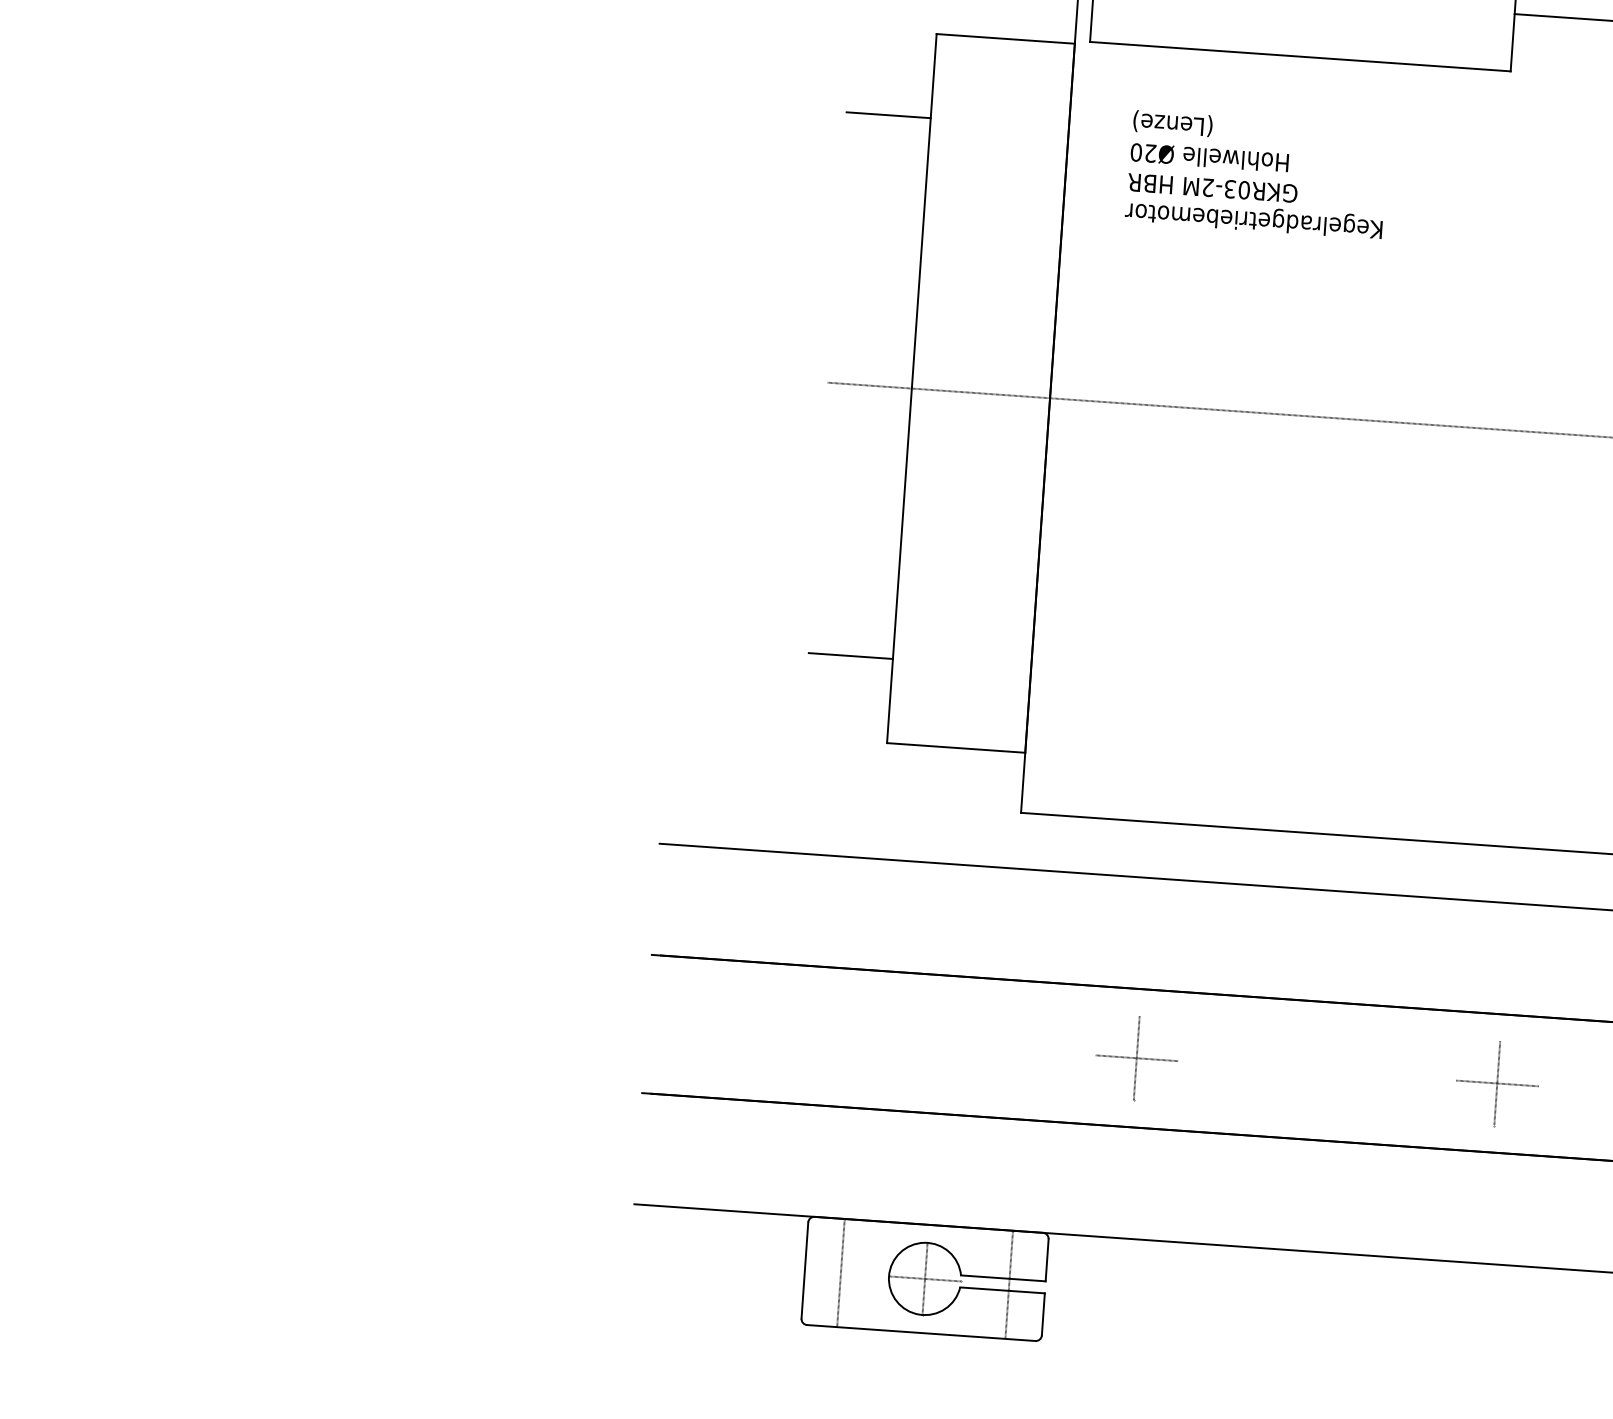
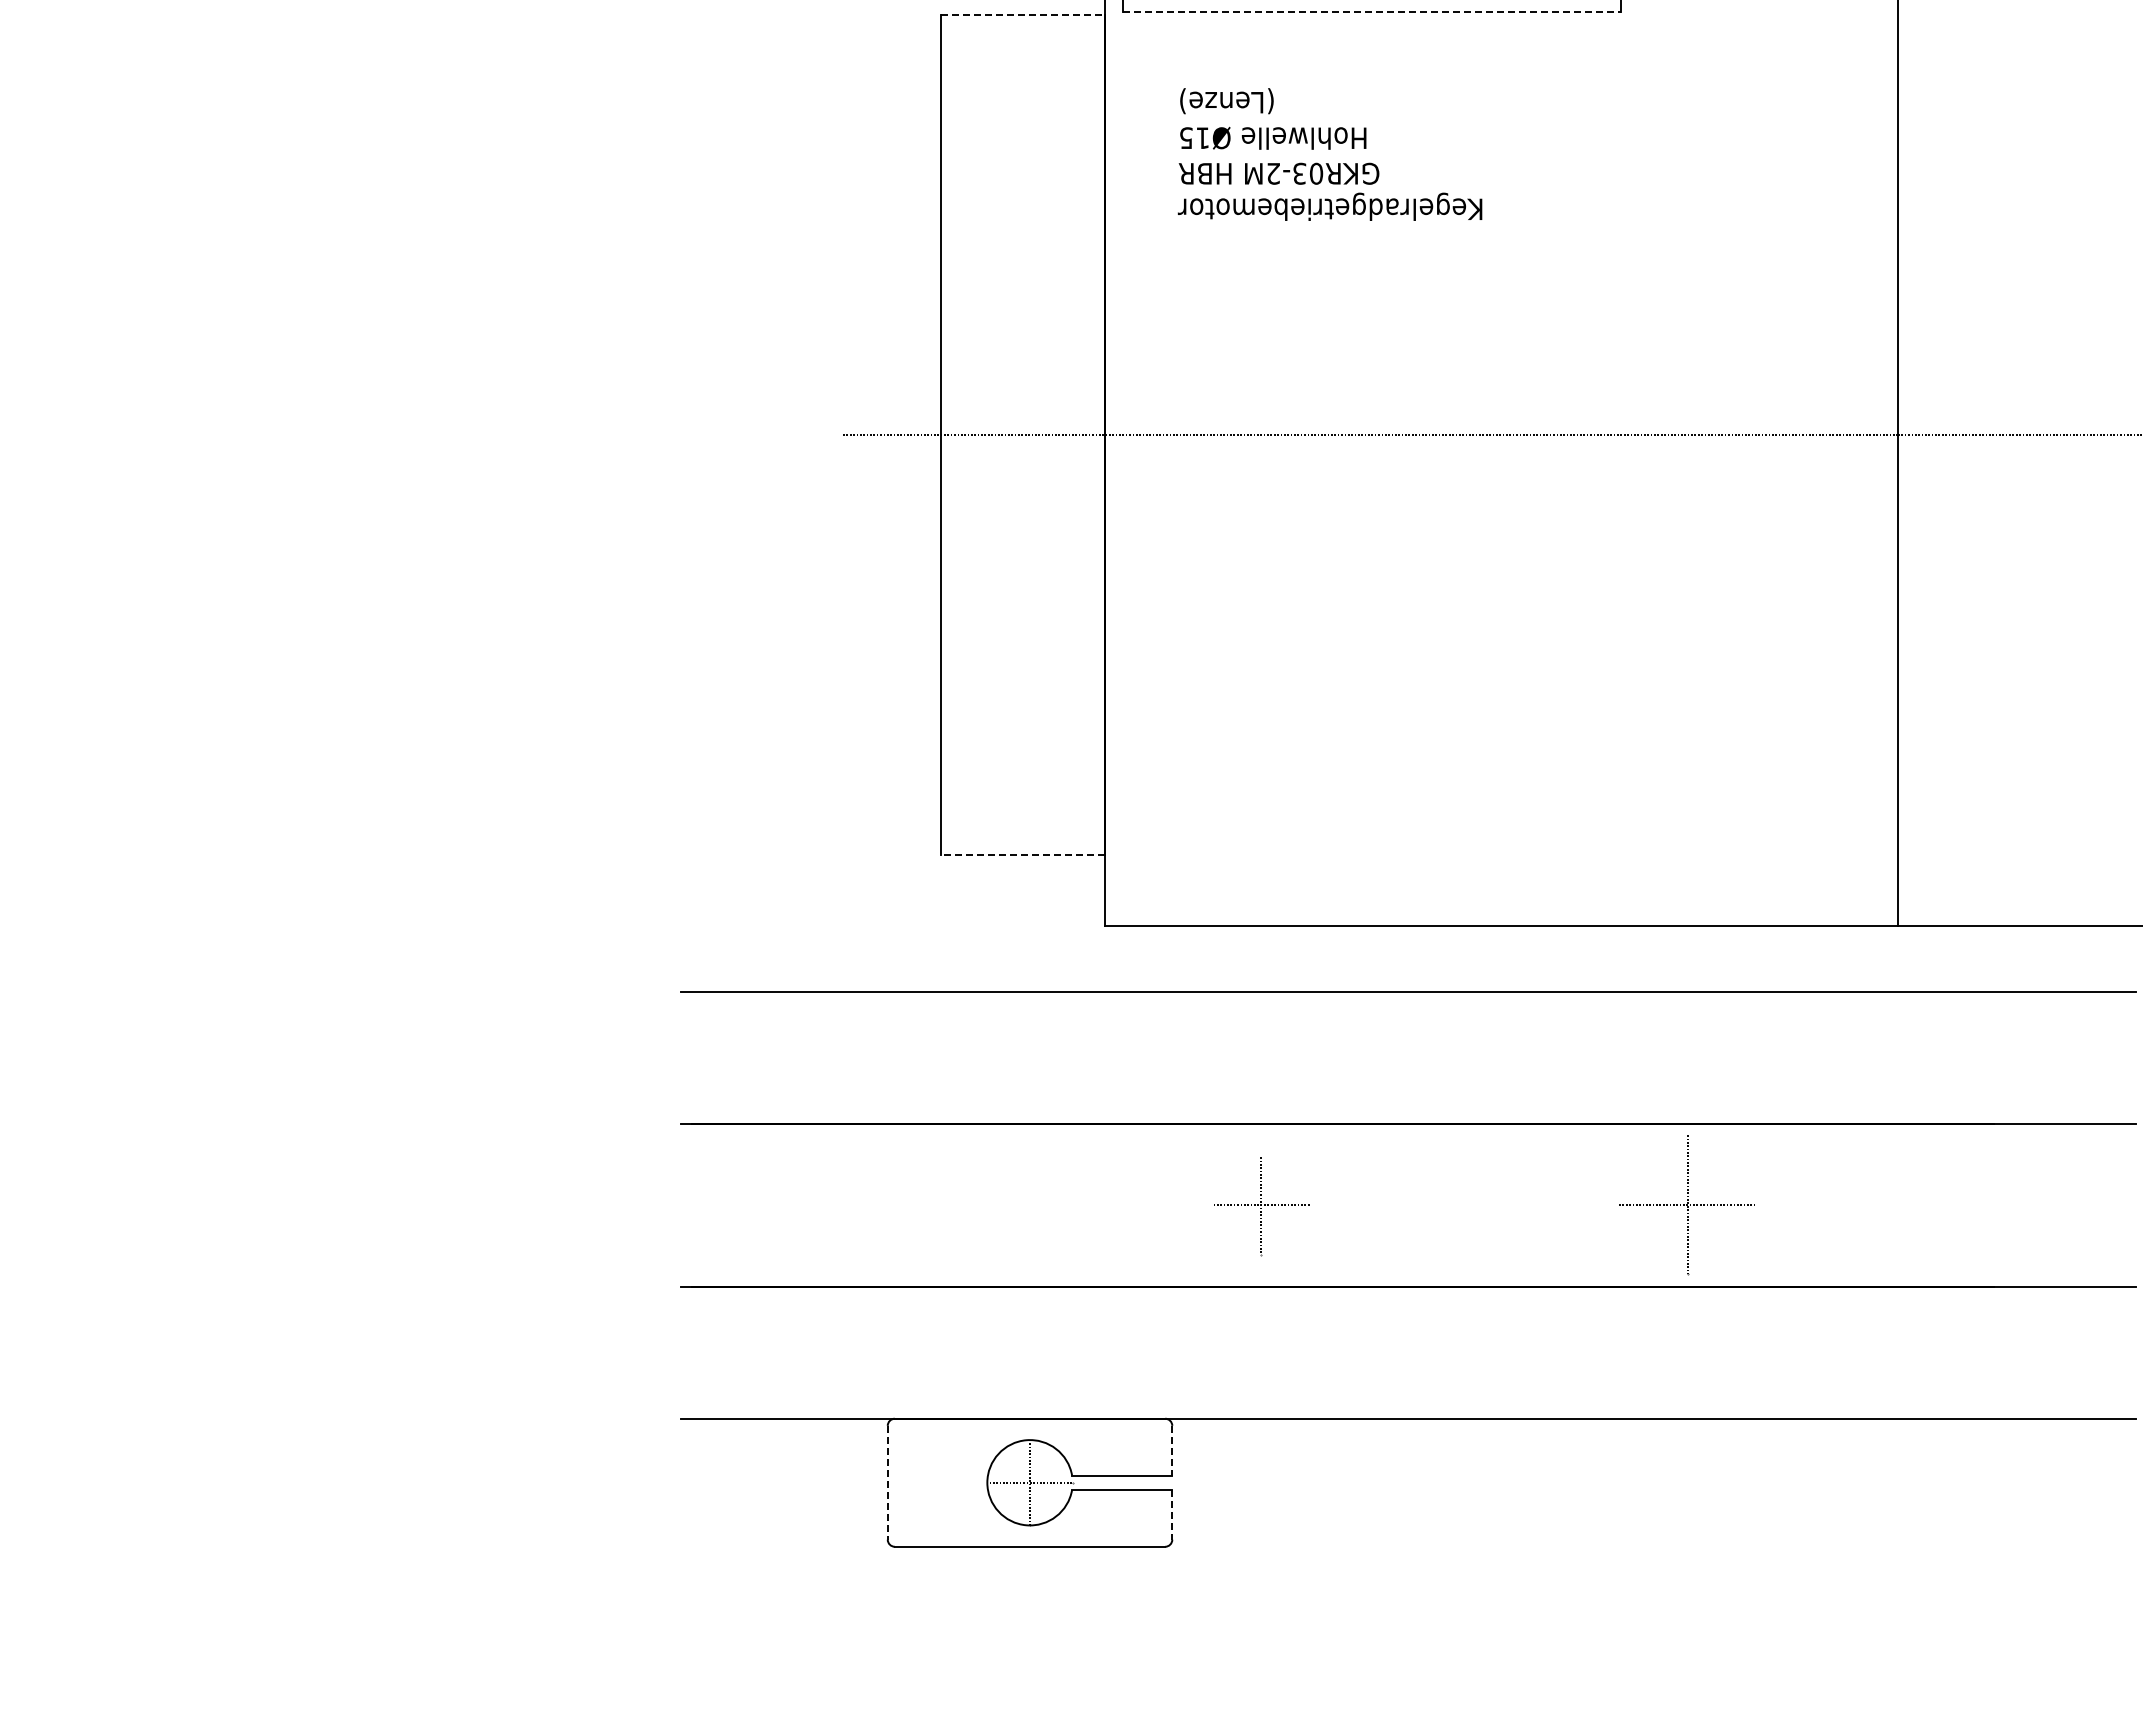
line: (1005, 39) -> (1022, 15), solid -> dashed
line: (1300, 56) -> (1371, 11), solid -> dashed
line: (888, 115) -> (891, 114), removed
text: (1143, 153) -> (1194, 138), Ø20 -> Ø15
line: (851, 655) -> (891, 754), removed
line: (955, 747) -> (1022, 854), solid -> dashed
part: (1497, 1084) -> (1688, 1206), size x1.4
line: (1047, 1260) -> (1172, 1450), solid -> dashed
line: (804, 1270) -> (887, 1482), solid -> dashed
line: (841, 1272) -> (930, 1482), removed
line: (1009, 1284) -> (1129, 1482), removed
line: (1043, 1314) -> (1172, 1514), solid -> dashed

